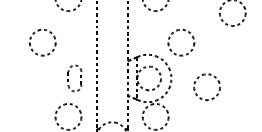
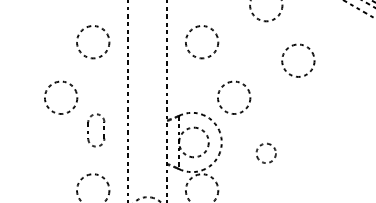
part: (80, 77) -> (103, 129), moved
circle: (207, 87) -> (266, 153), size x0.6

